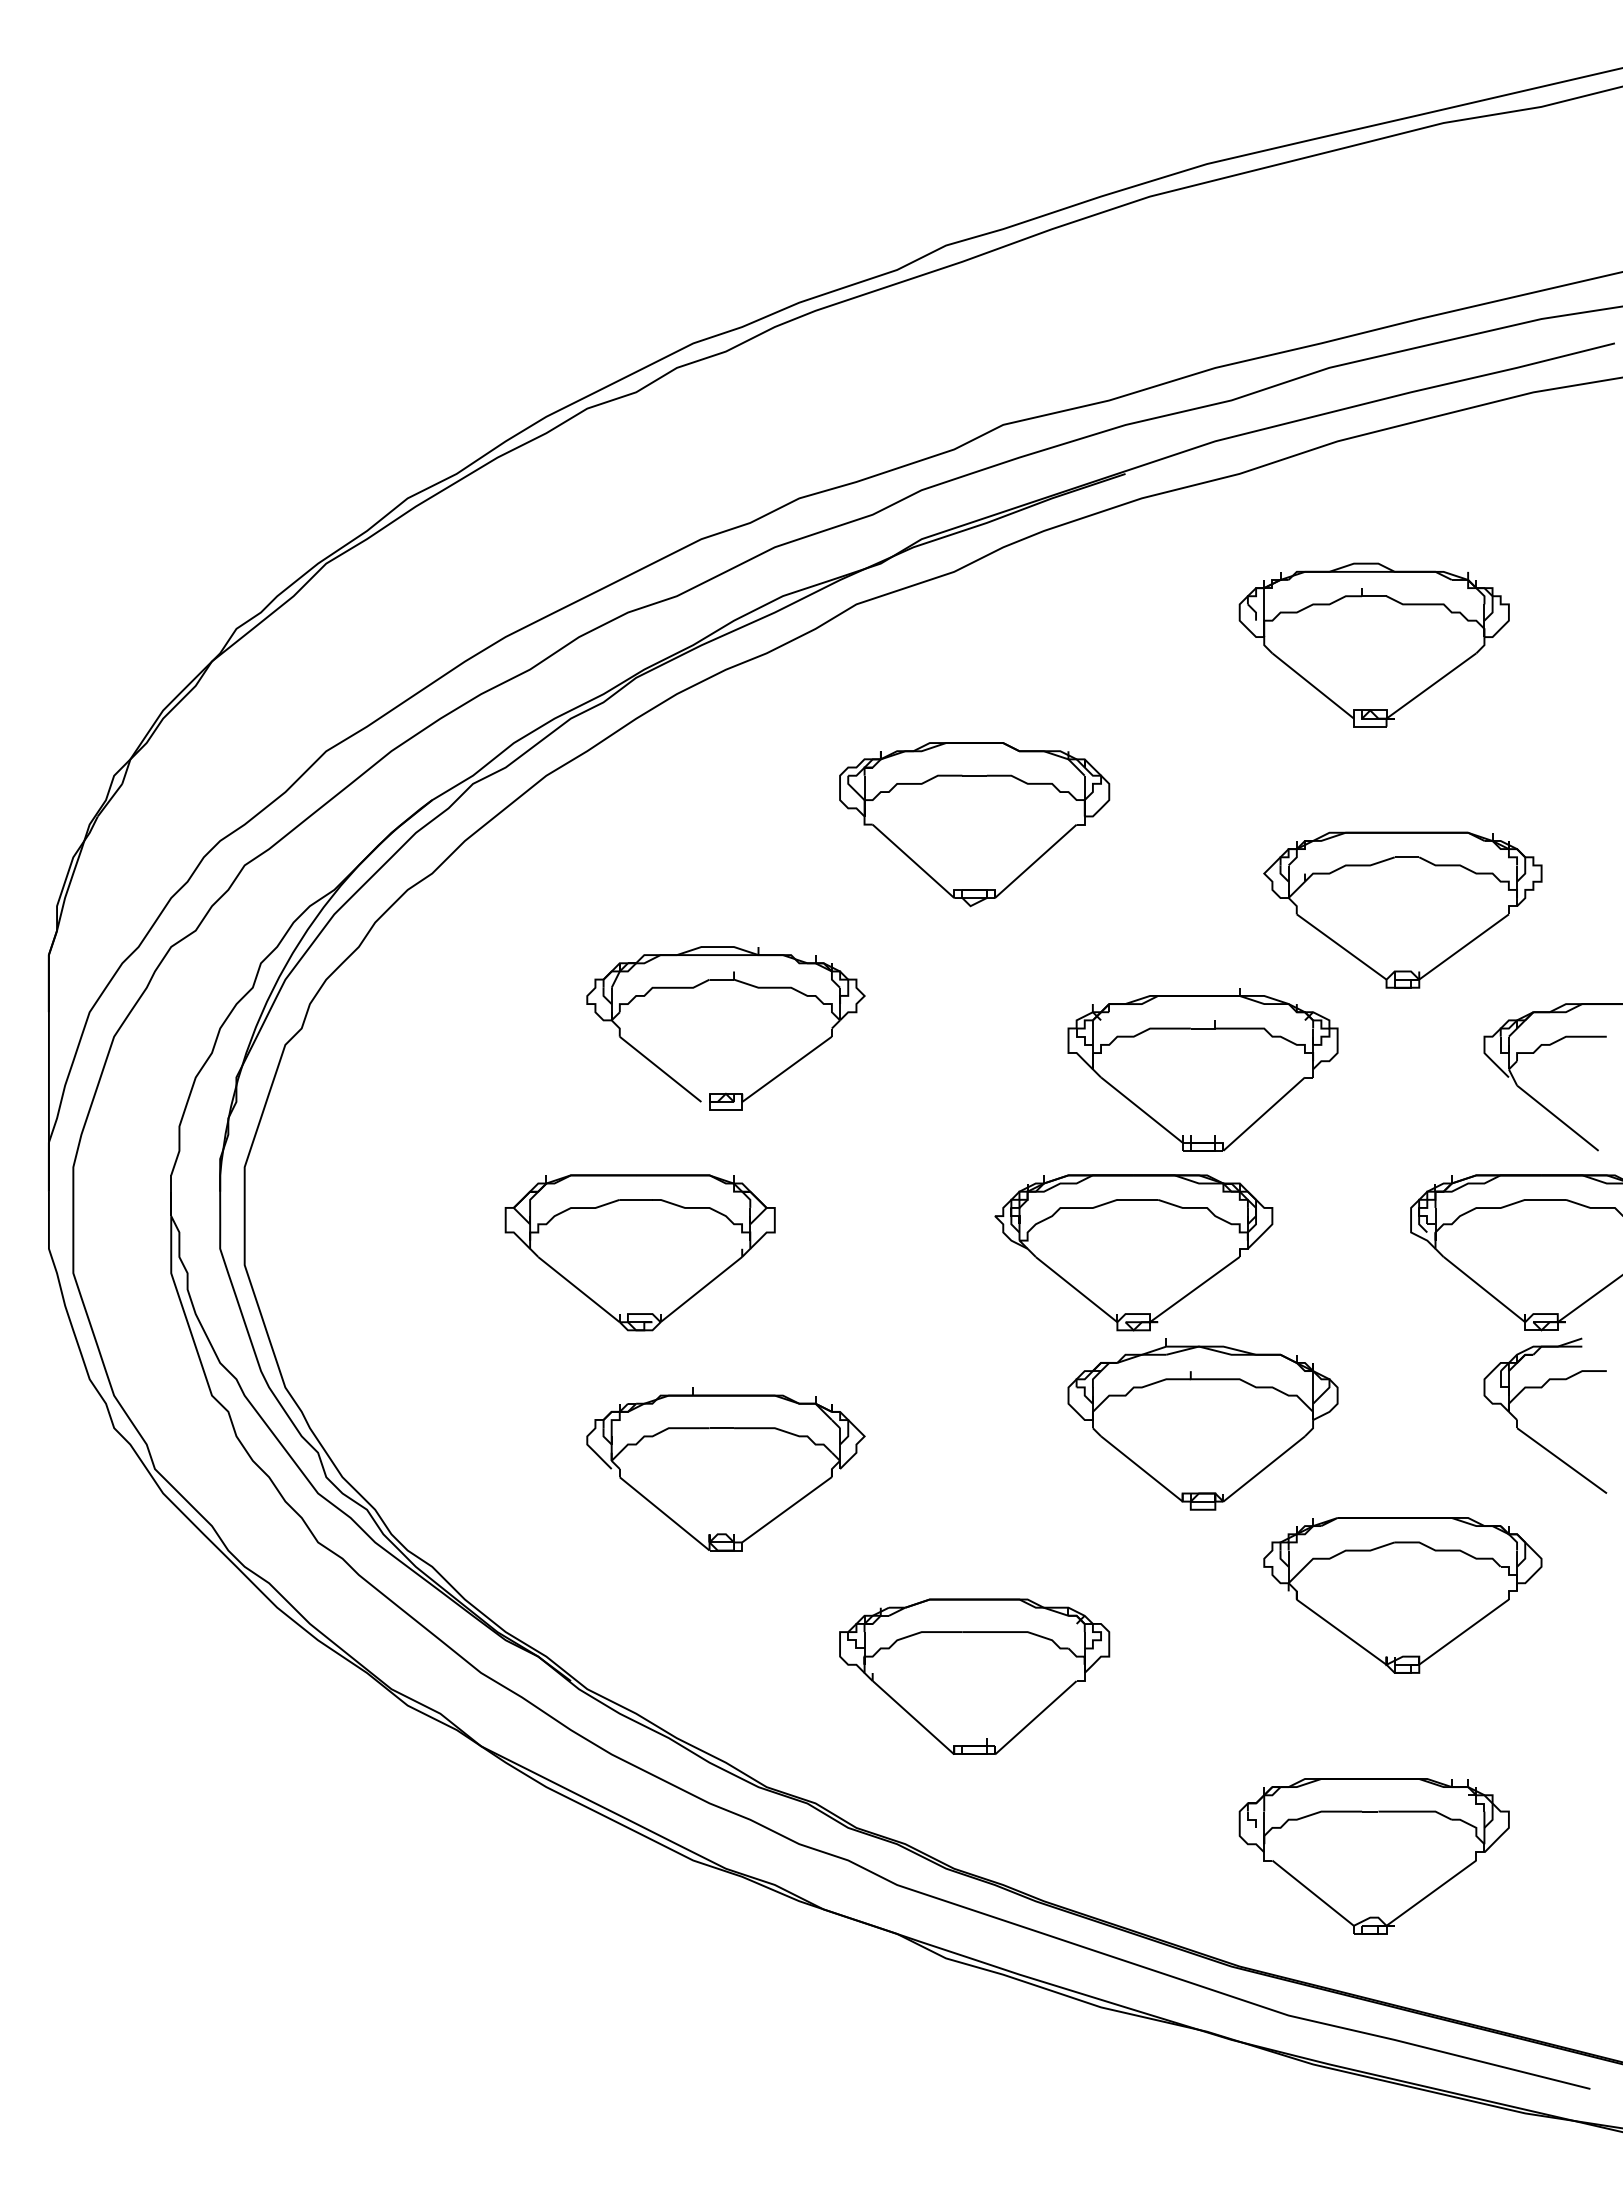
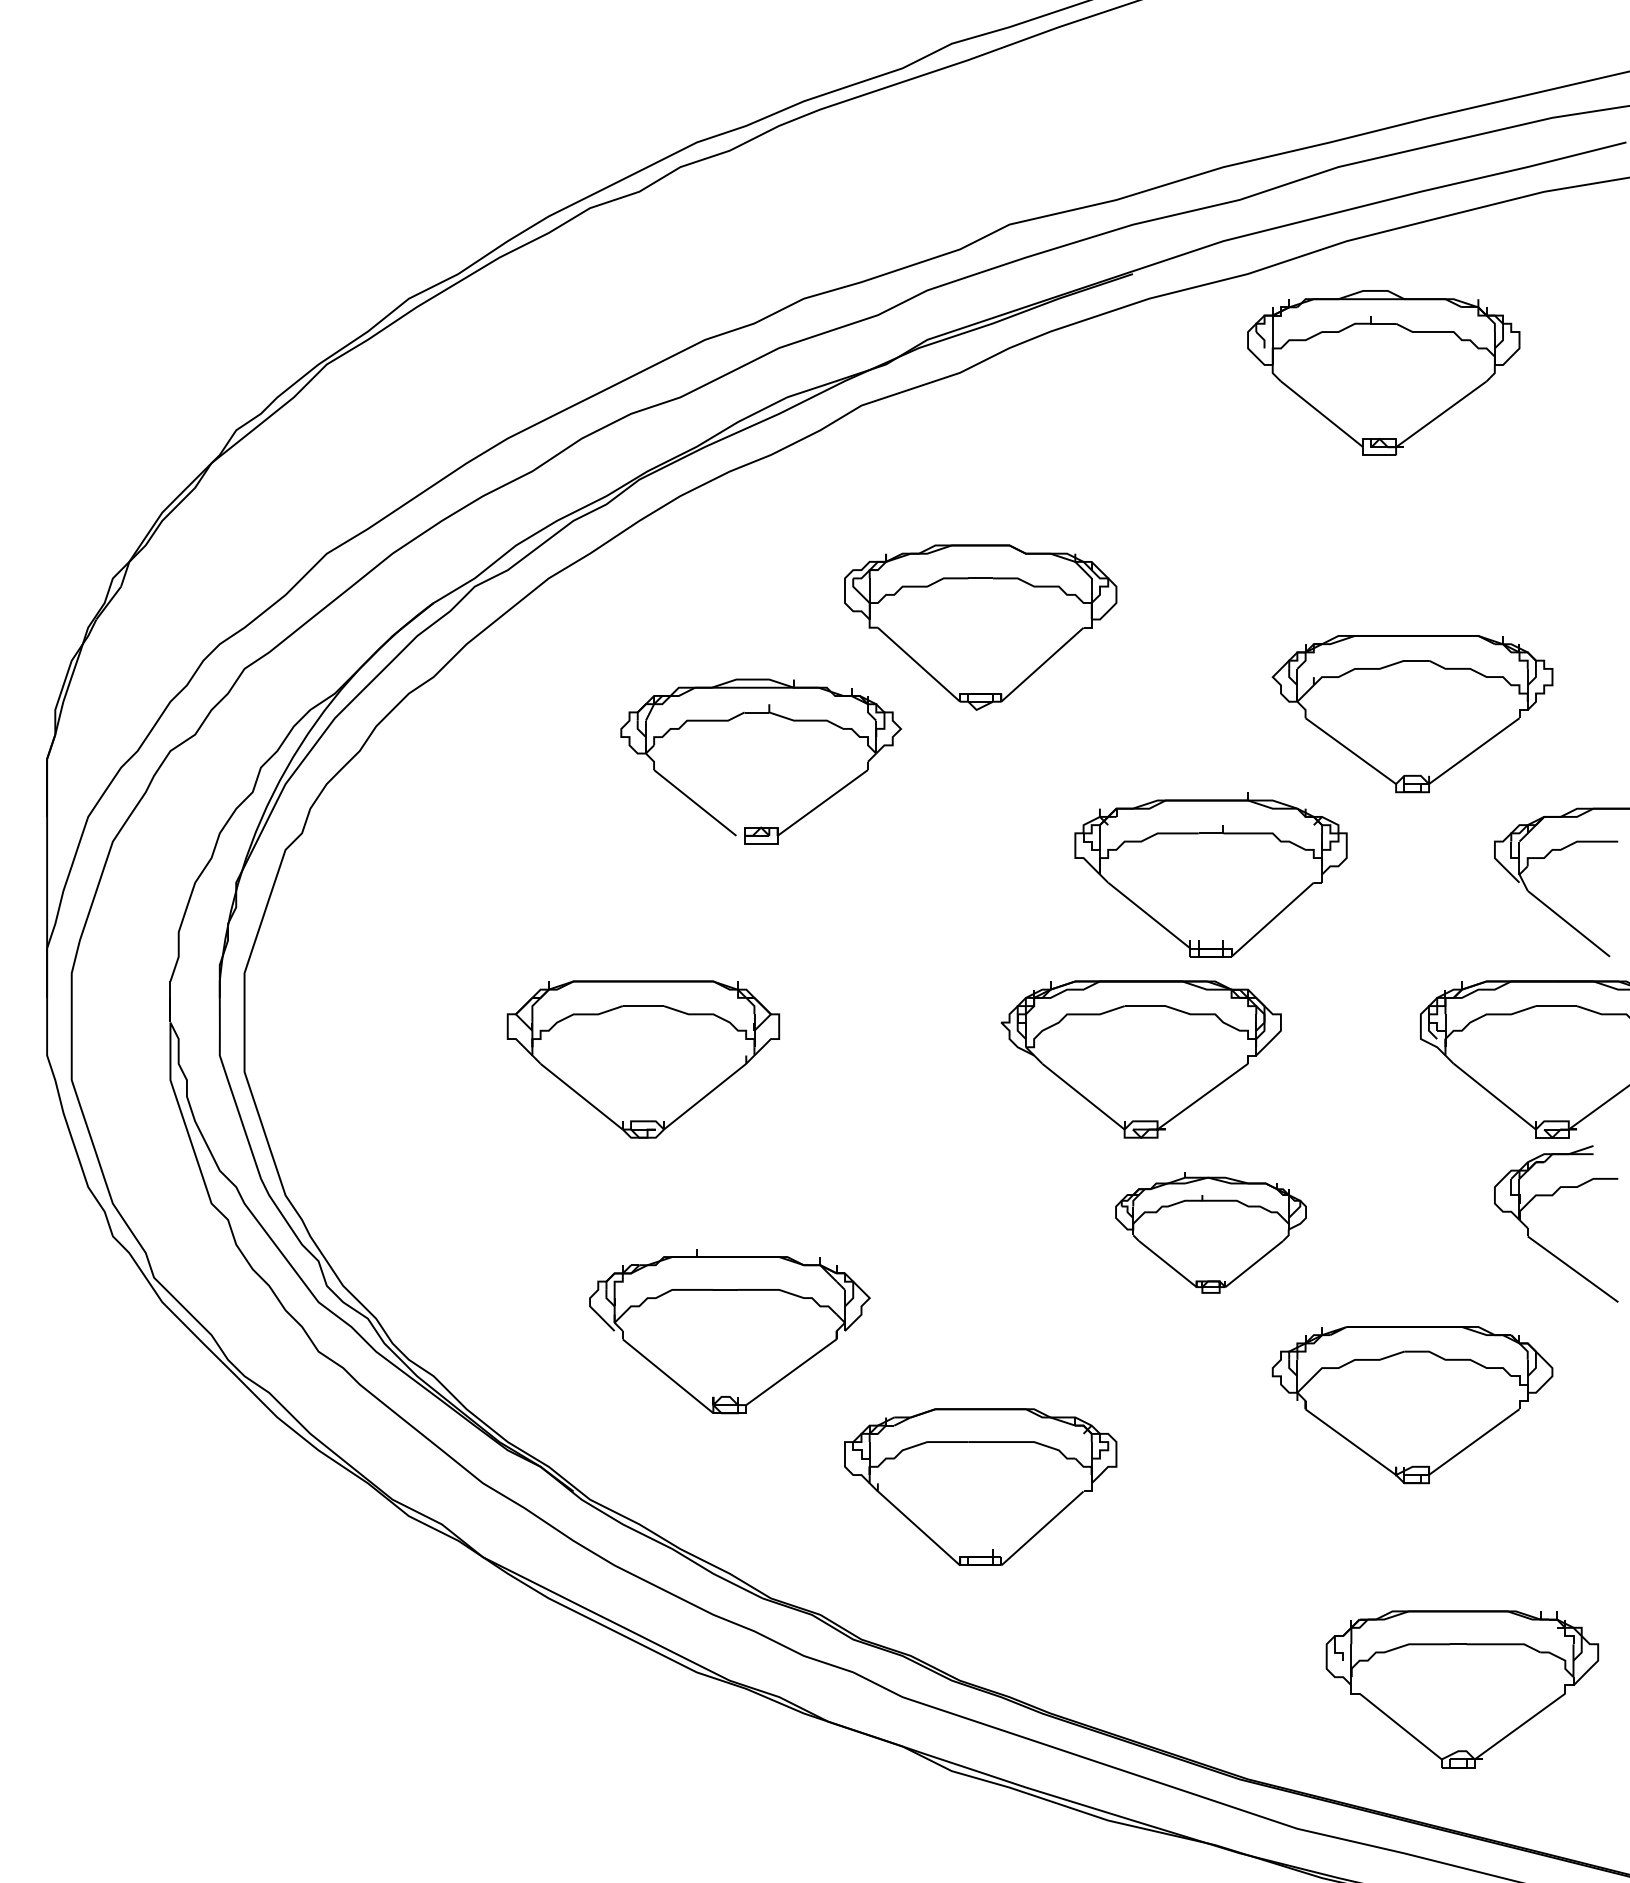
part: (1373, 644) -> (1382, 372), moved
part: (741, 983) -> (776, 716), moved
part: (1202, 1424) -> (1210, 1232), size x0.7
part: (725, 1469) -> (729, 1331), moved
part: (1373, 1856) -> (1461, 1689), moved

